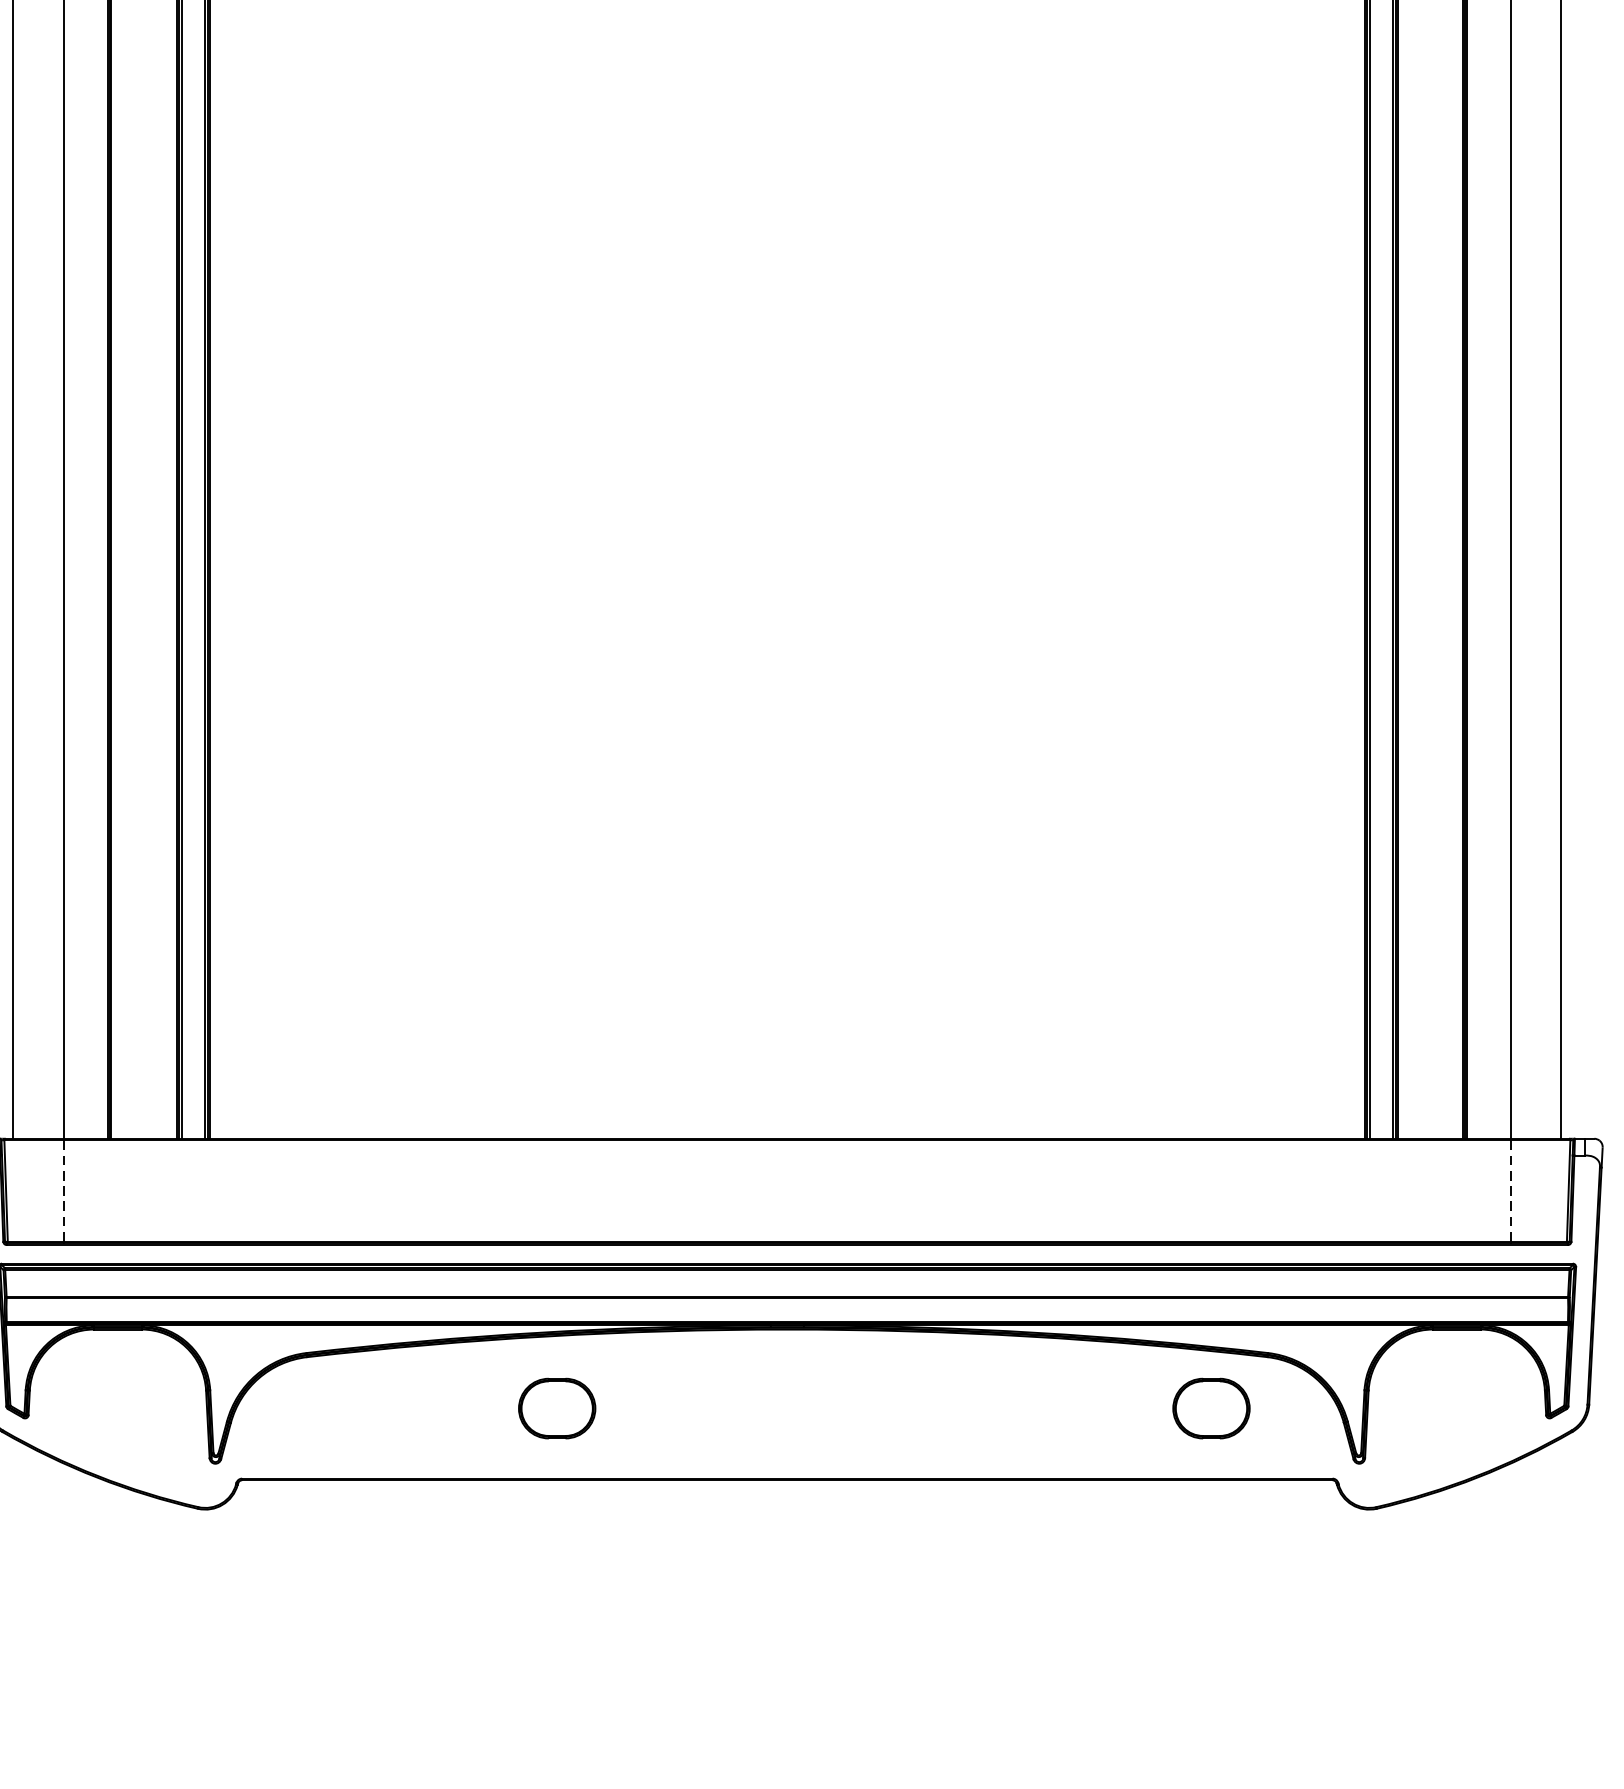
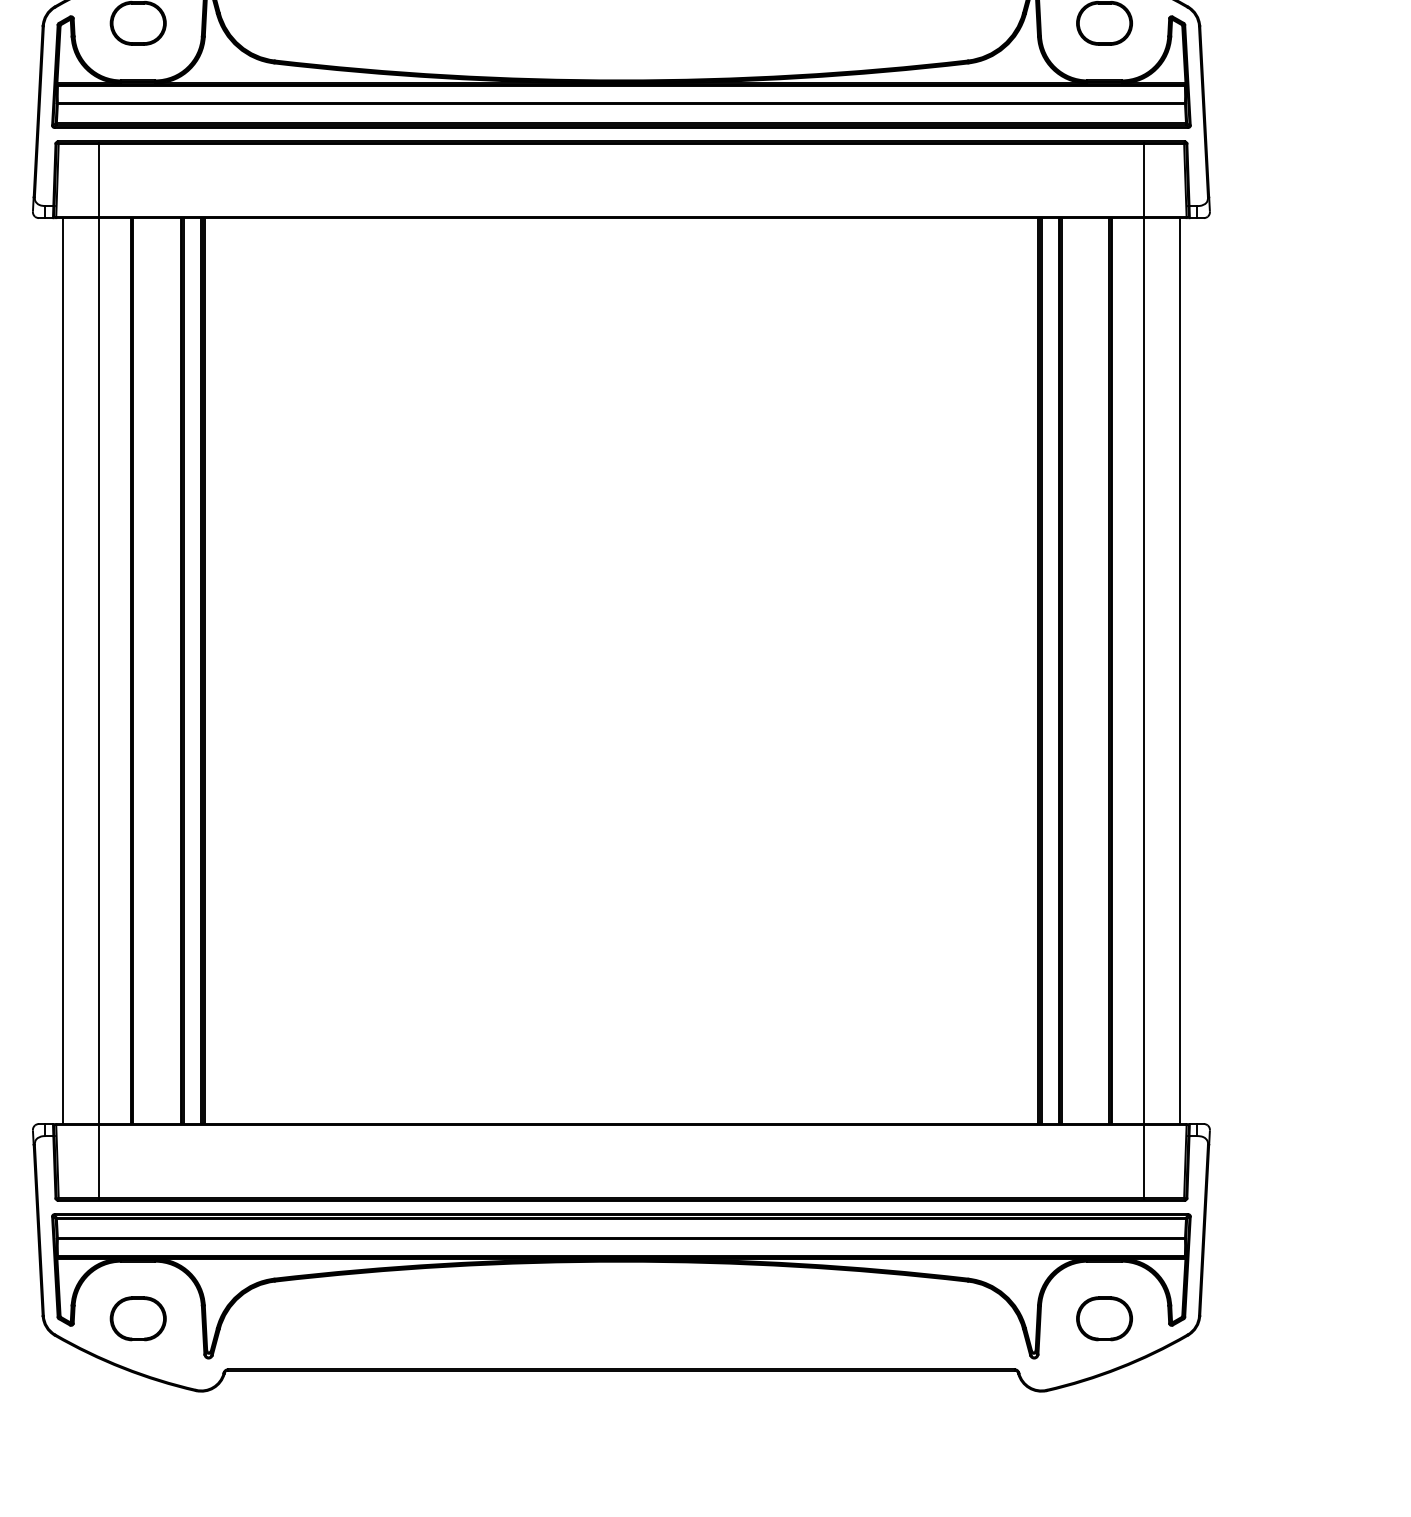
line: (64, 1190) -> (99, 1161), dashed -> solid
line: (1510, 1190) -> (1143, 1161), dashed -> solid
part: (556, 1408) -> (137, 1318), moved
part: (1211, 1408) -> (1104, 1318), moved

